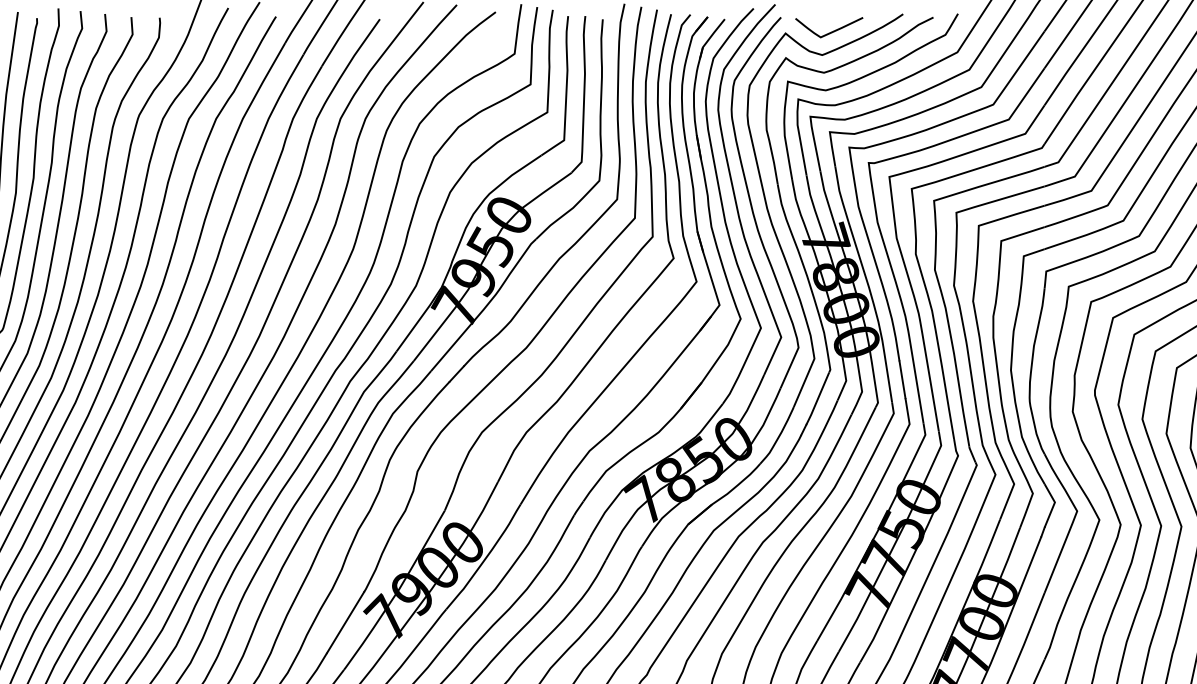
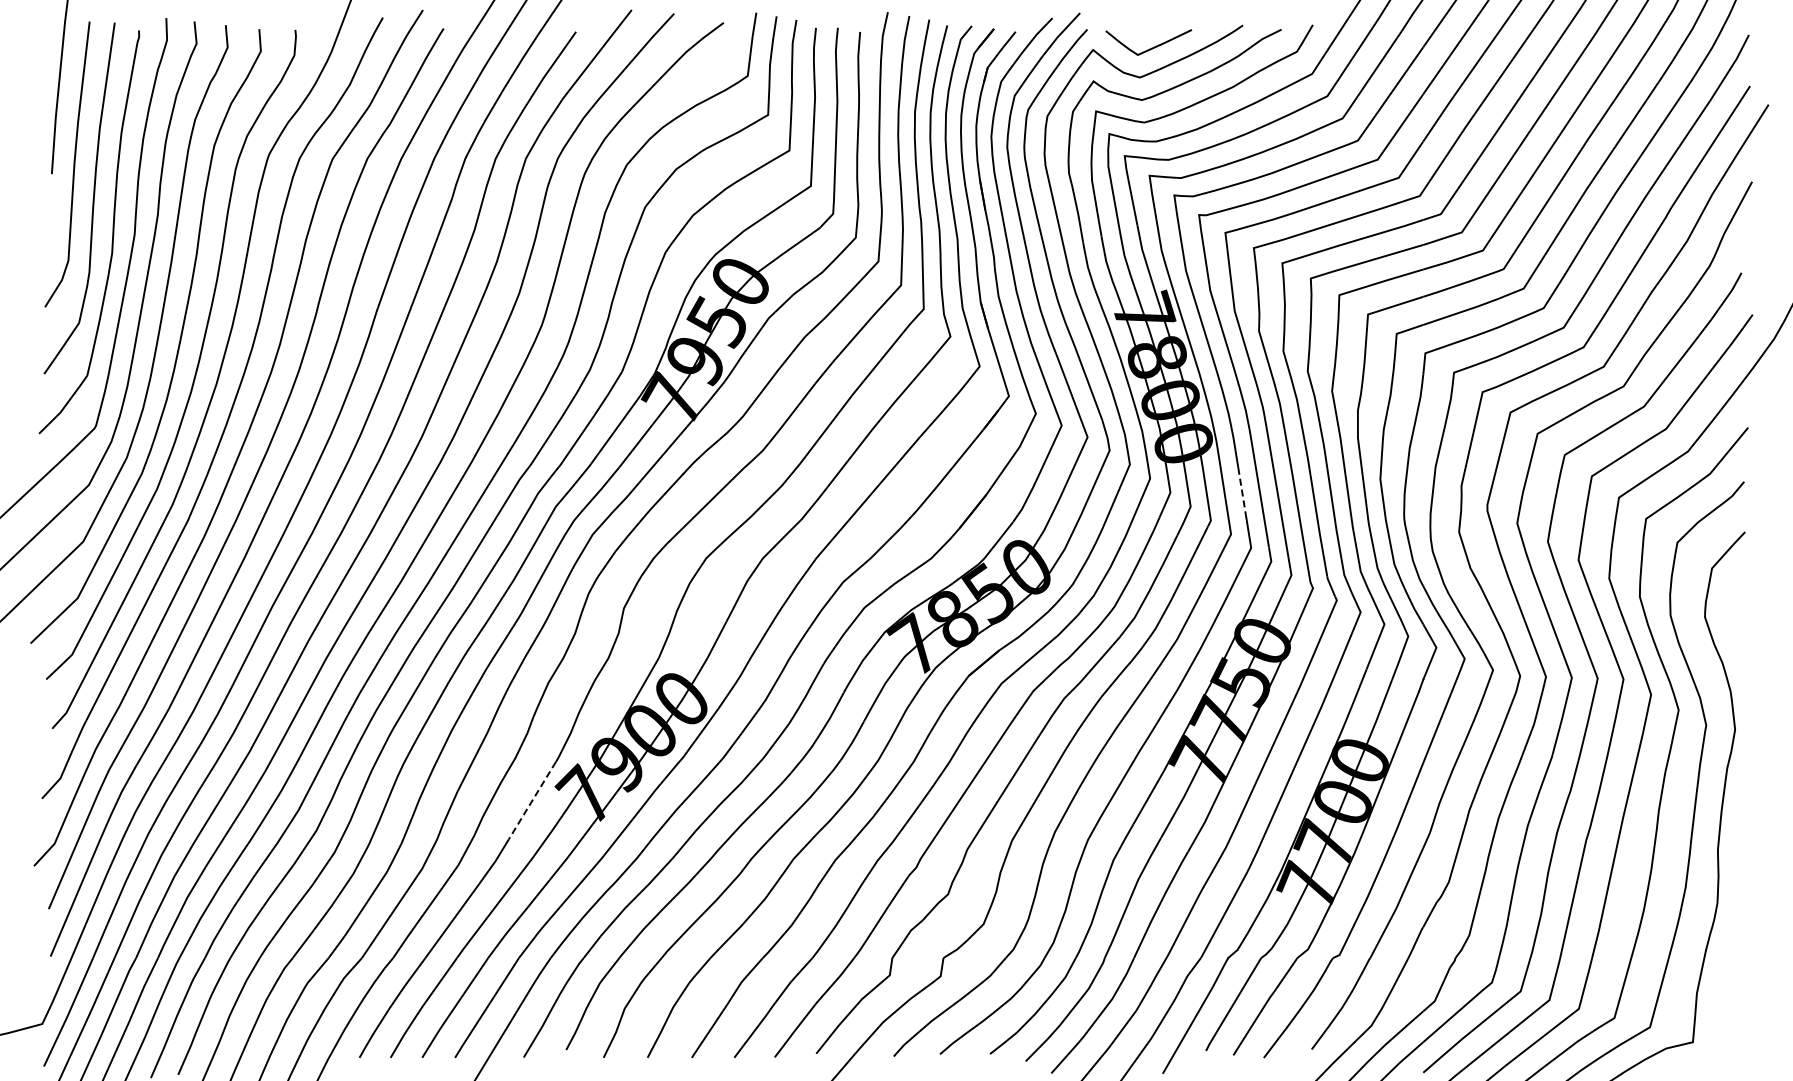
line: (902, 379) -> (1242, 491), solid -> dashed
line: (345, 623) -> (532, 801), solid -> dashed

